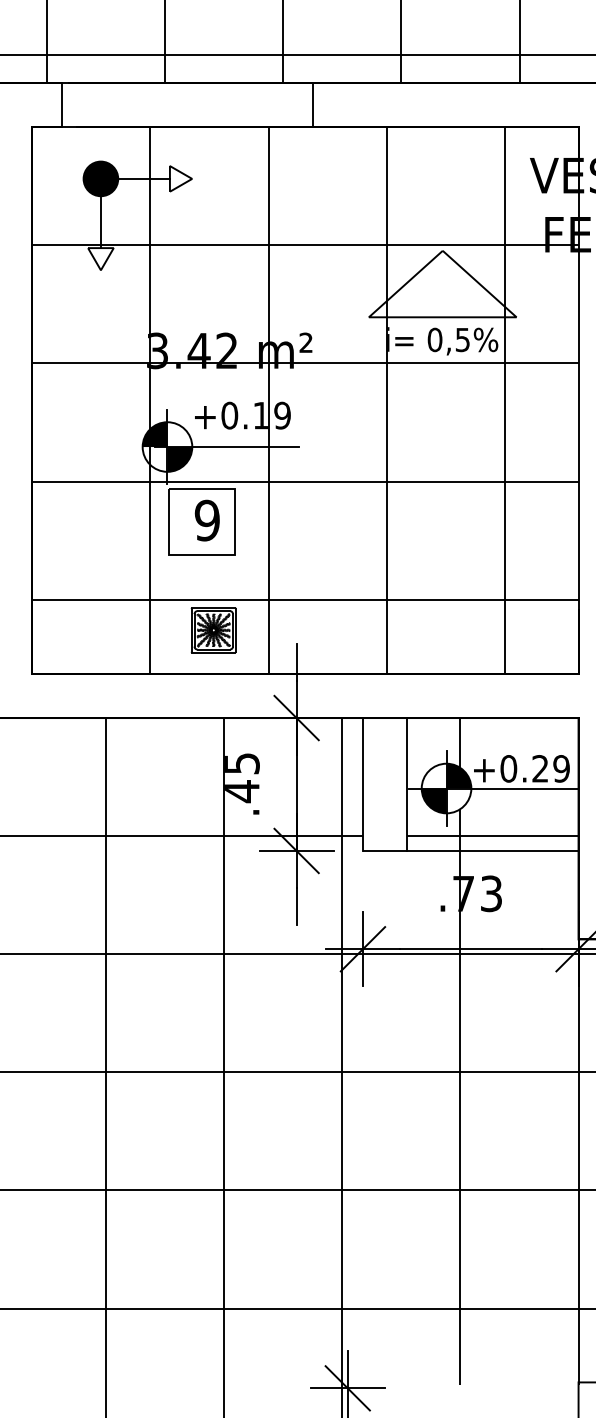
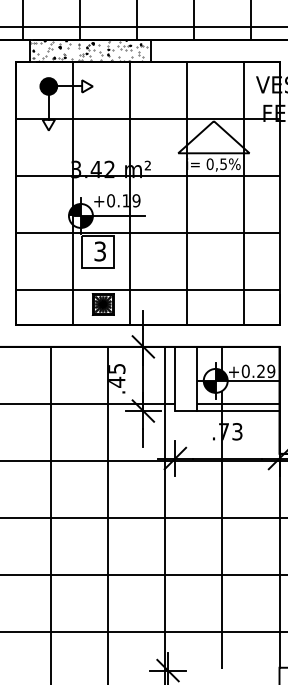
hatch: (185, 104) -> (89, 50), added
text: (207, 520) -> (100, 251), 9 -> 3

